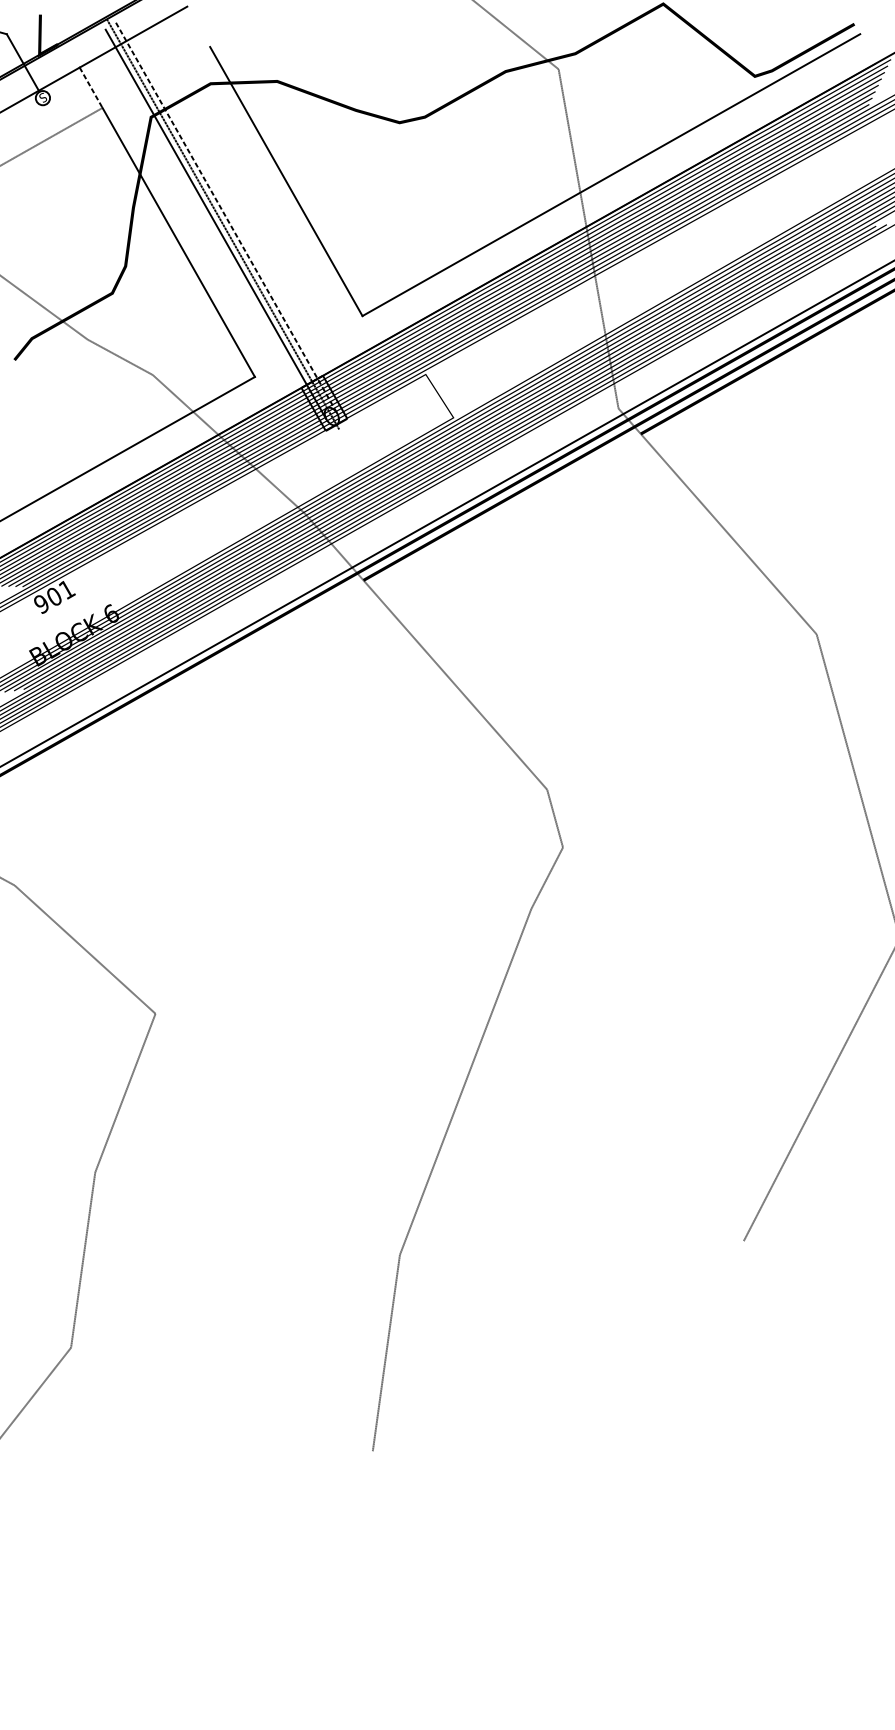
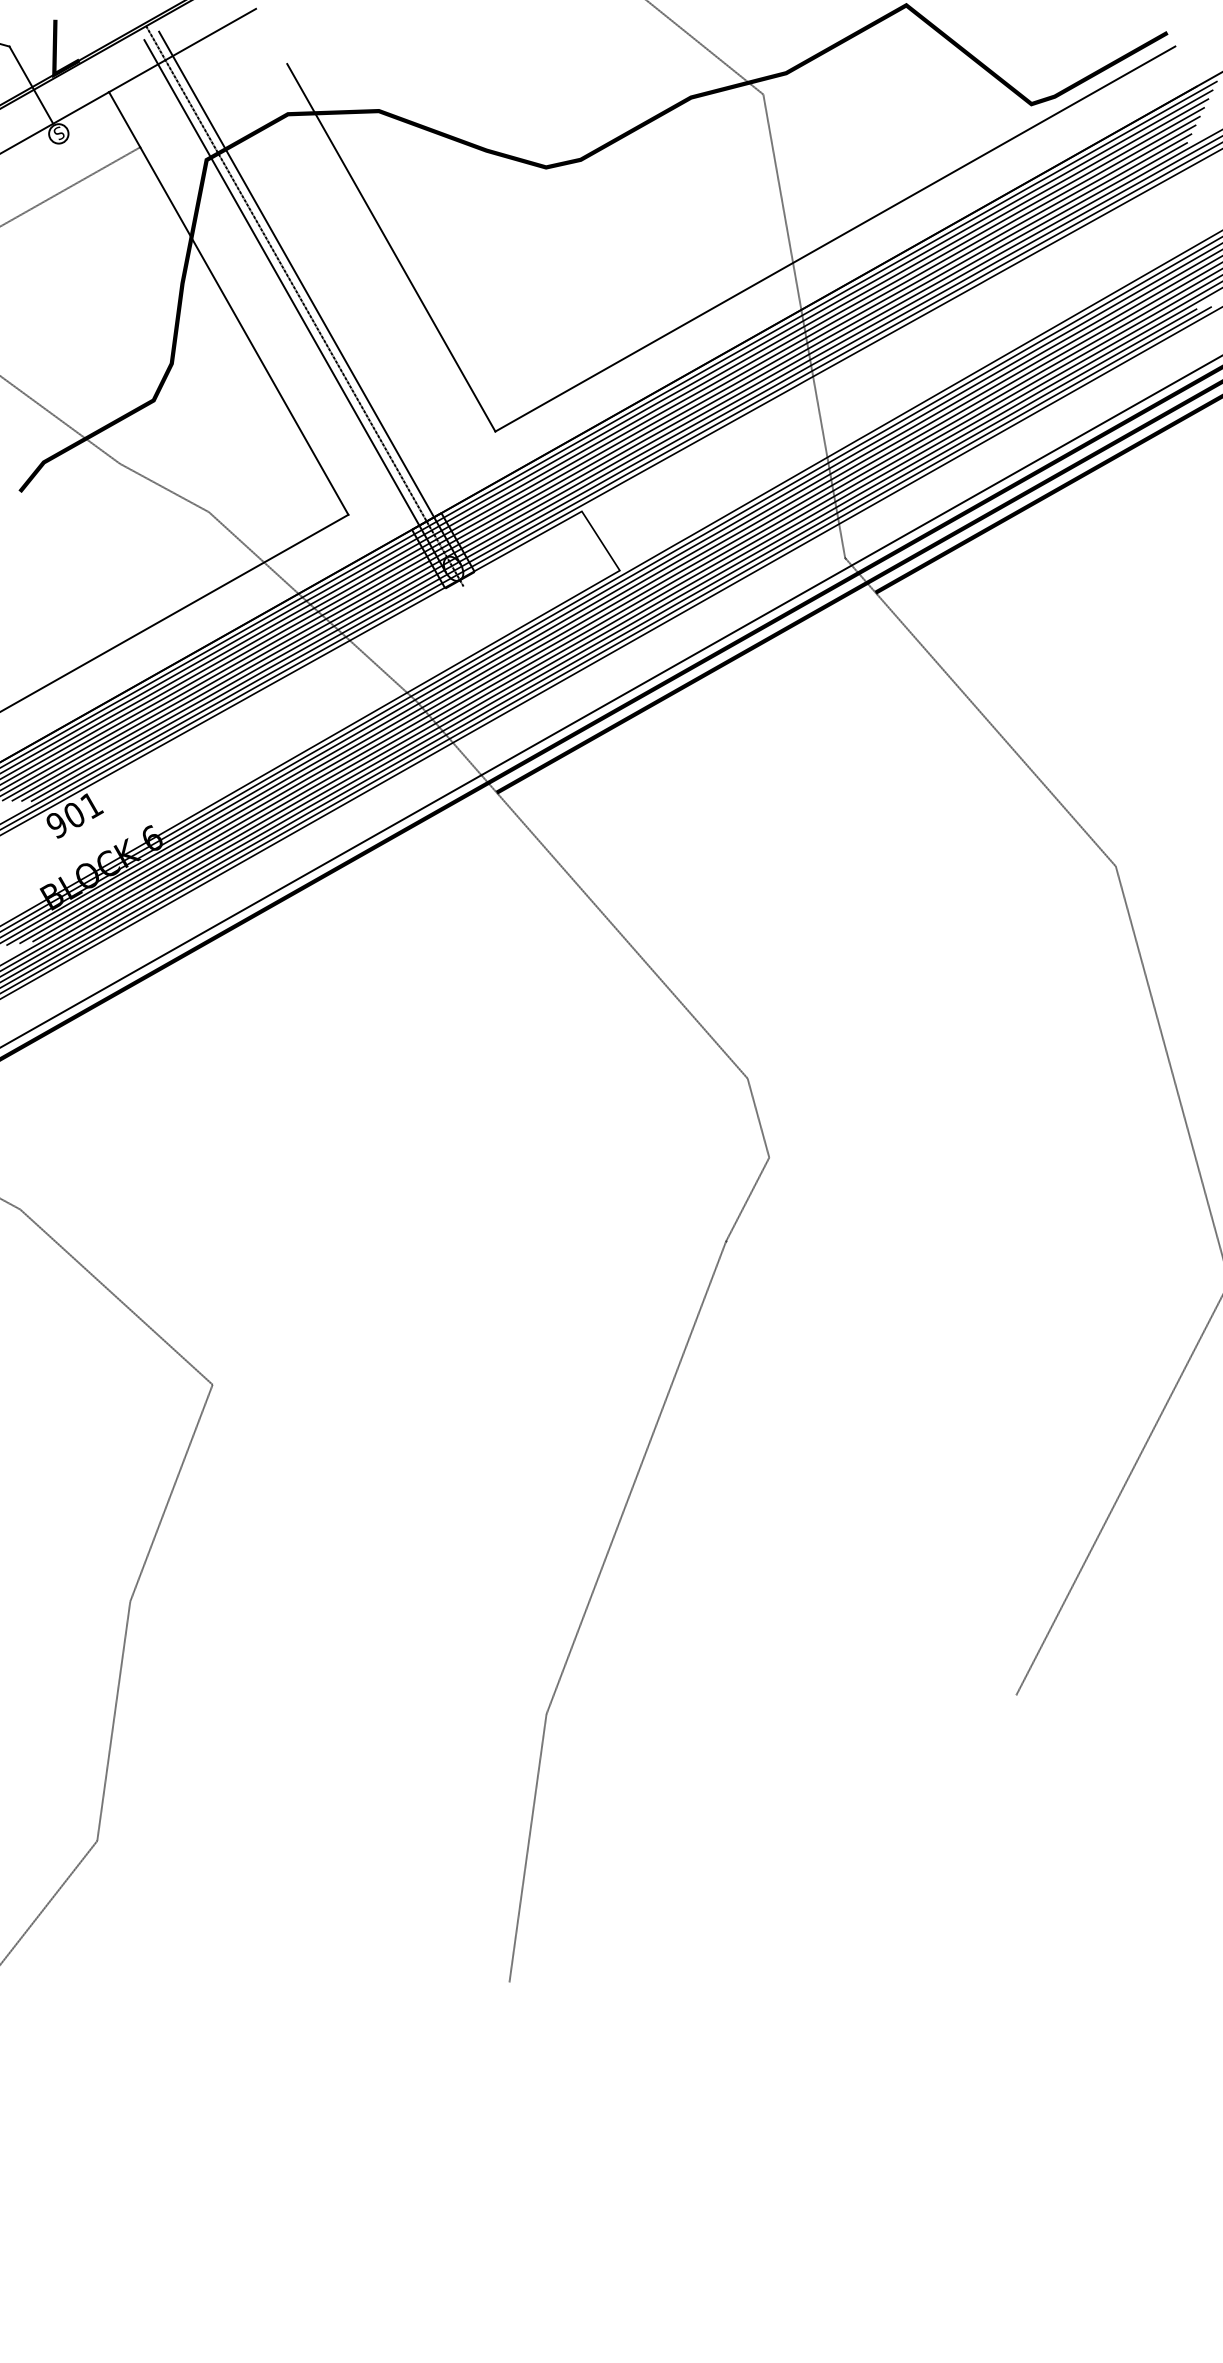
line: (91, 87) -> (124, 119), dashed -> solid
line: (226, 217) -> (309, 297), dashed -> solid

